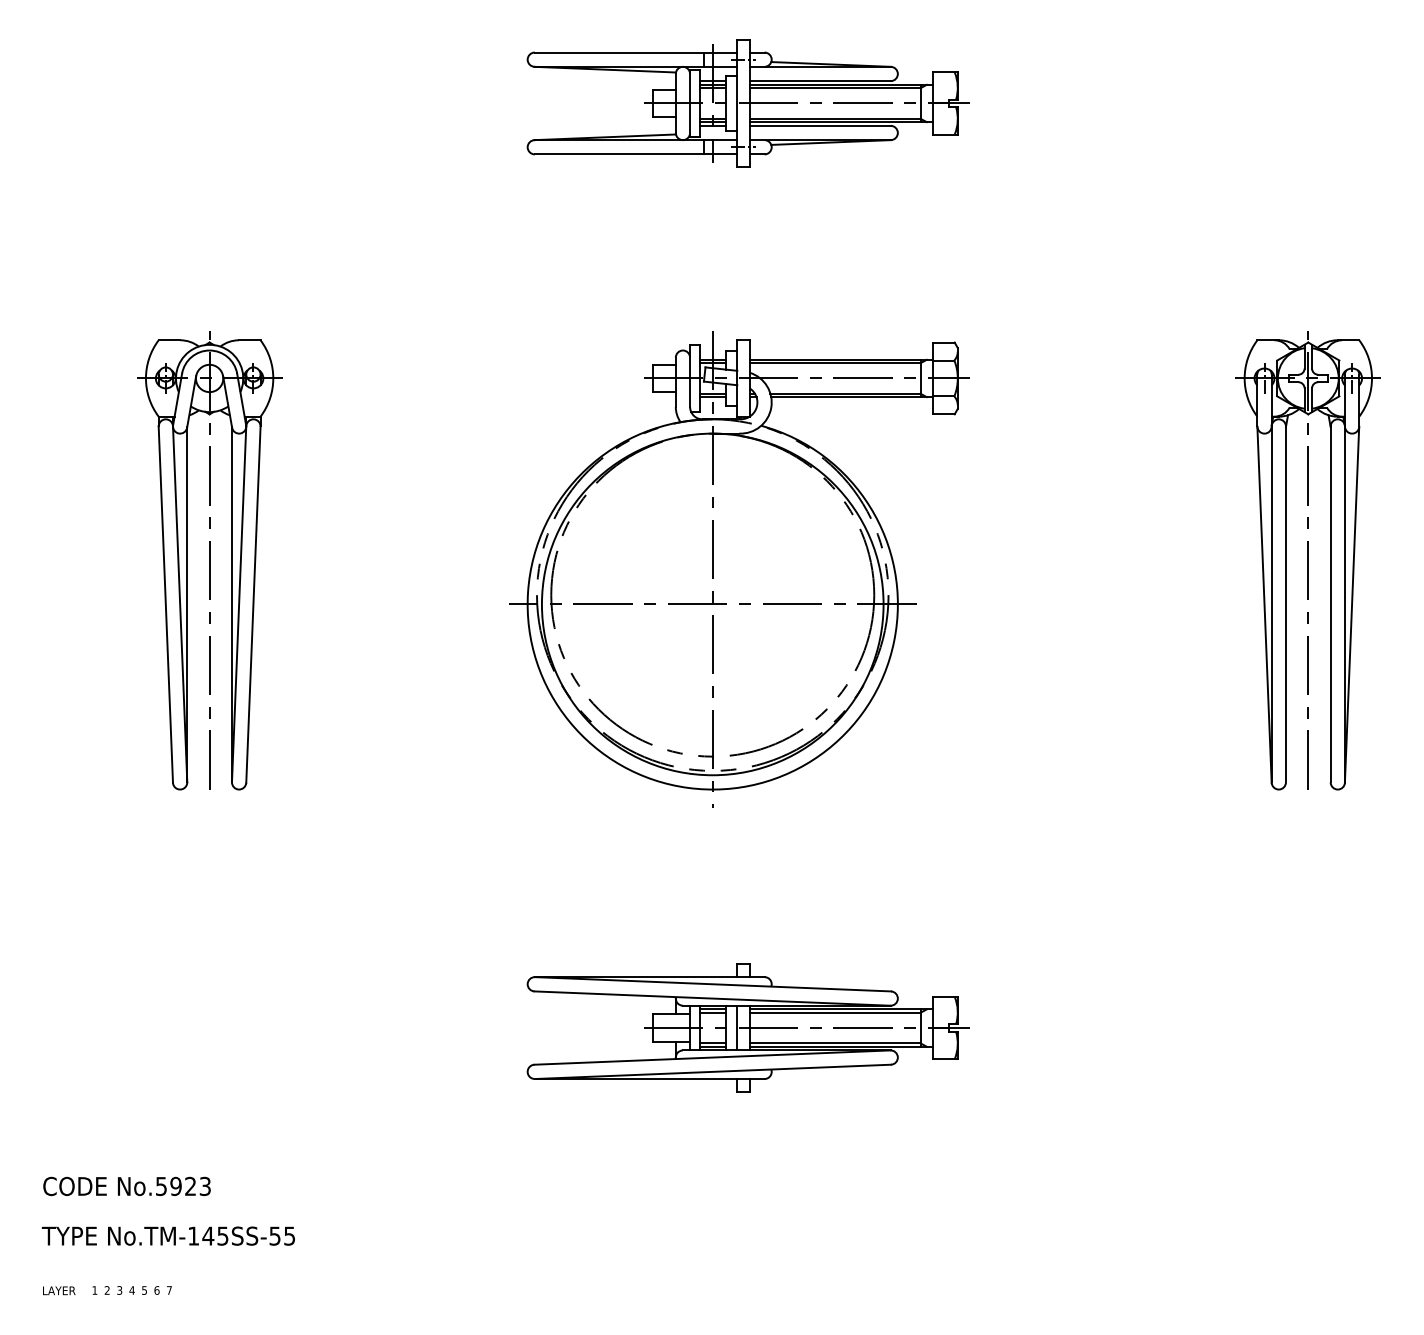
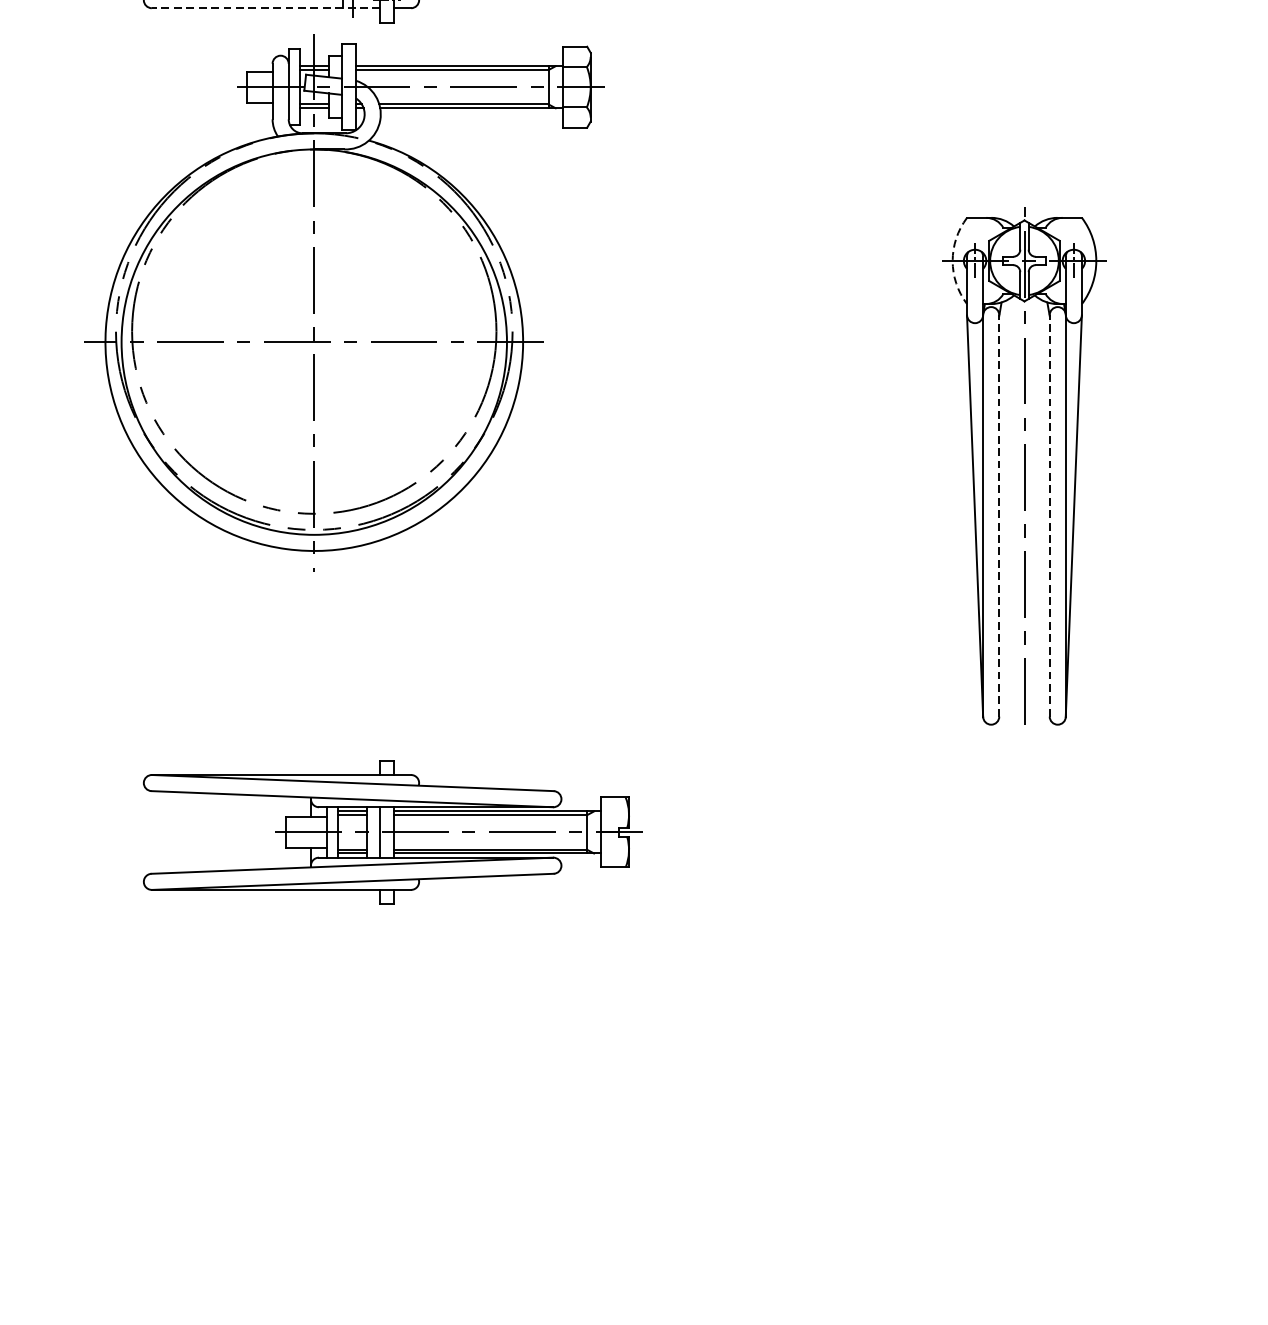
line: (635, 154) -> (265, 8), solid -> dashed
arc: (1244, 378) -> (952, 260), solid -> dashed
part: (739, 569) -> (344, 302), moved
line: (1285, 604) -> (998, 515), solid -> dashed
line: (1330, 604) -> (1049, 515), solid -> dashed
part: (747, 1027) -> (391, 831), moved

